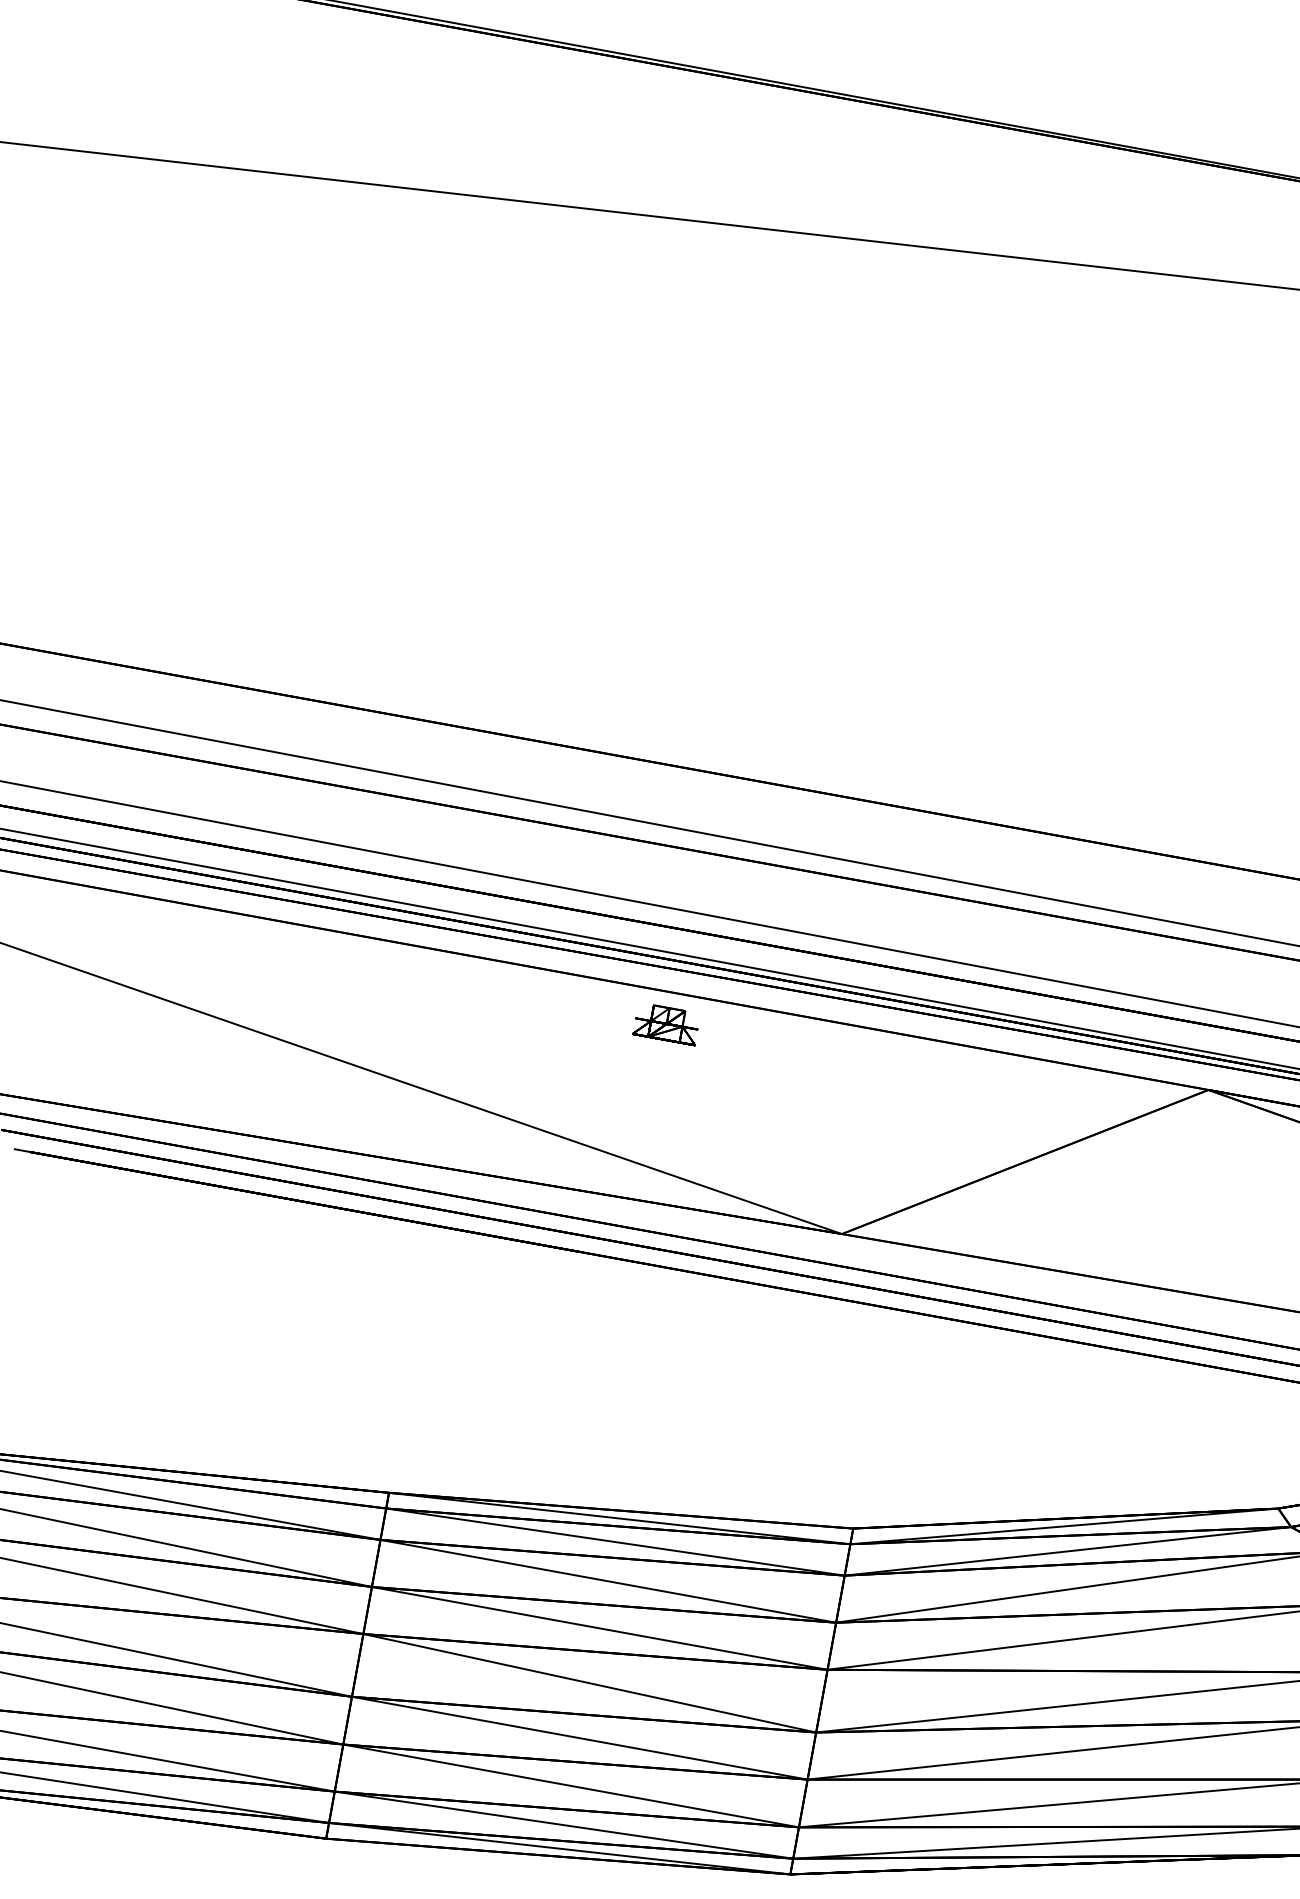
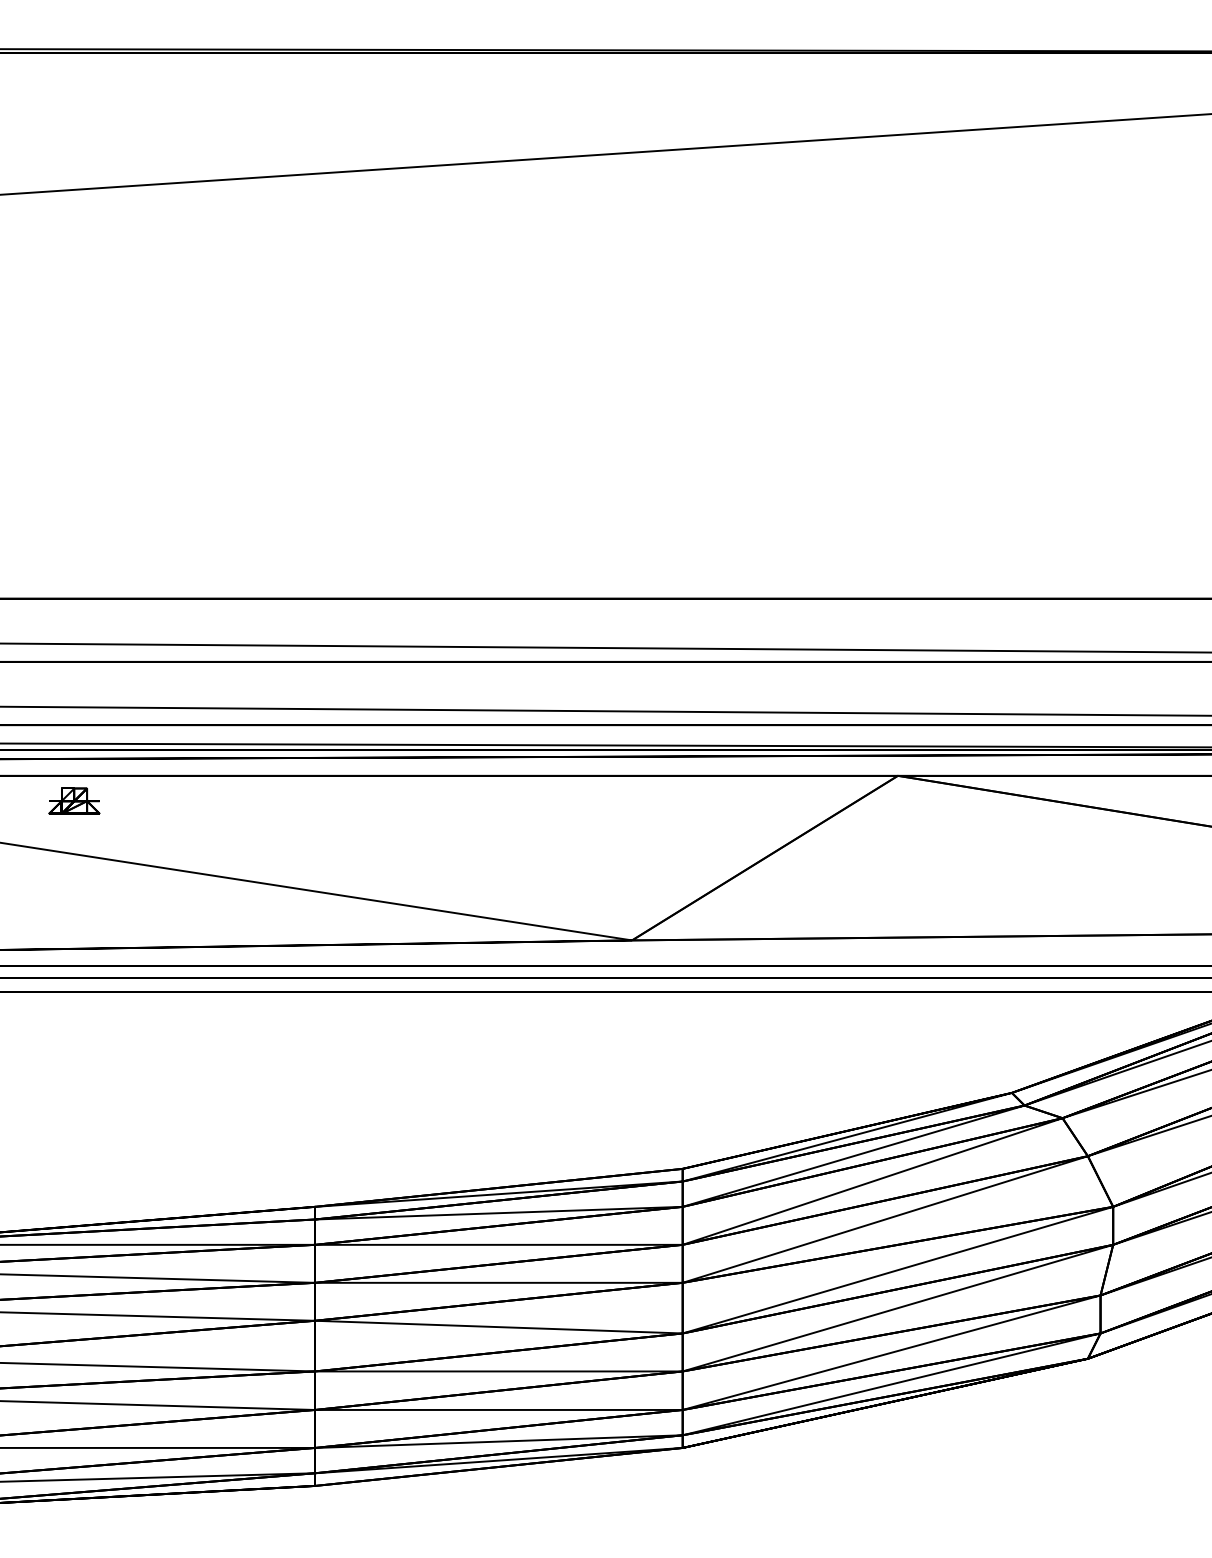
part: (667, 1023) -> (74, 800), moved

